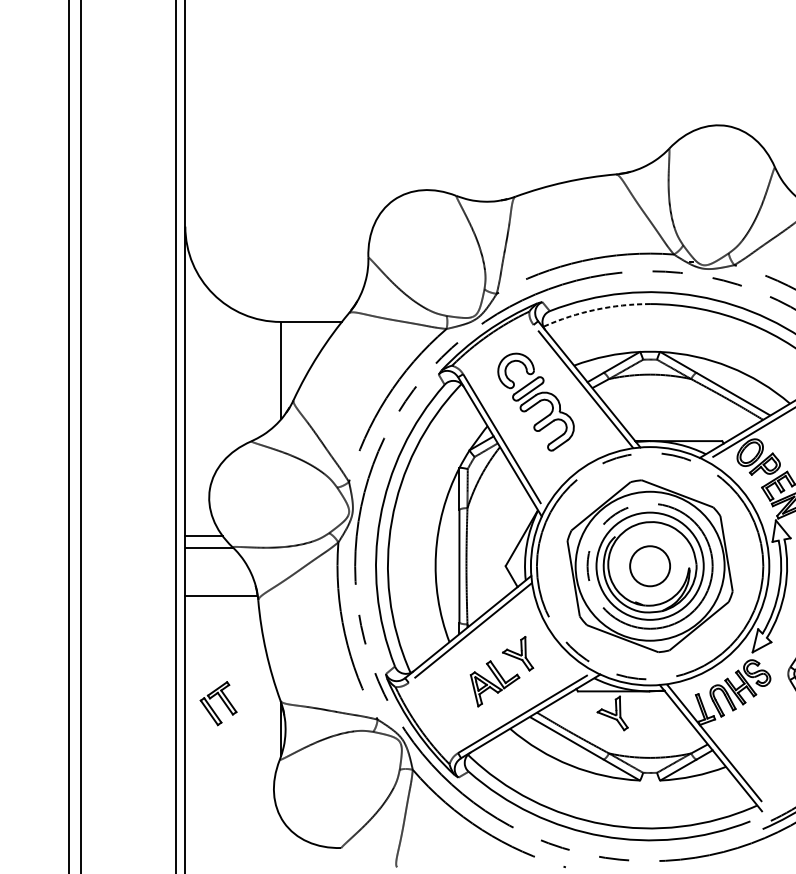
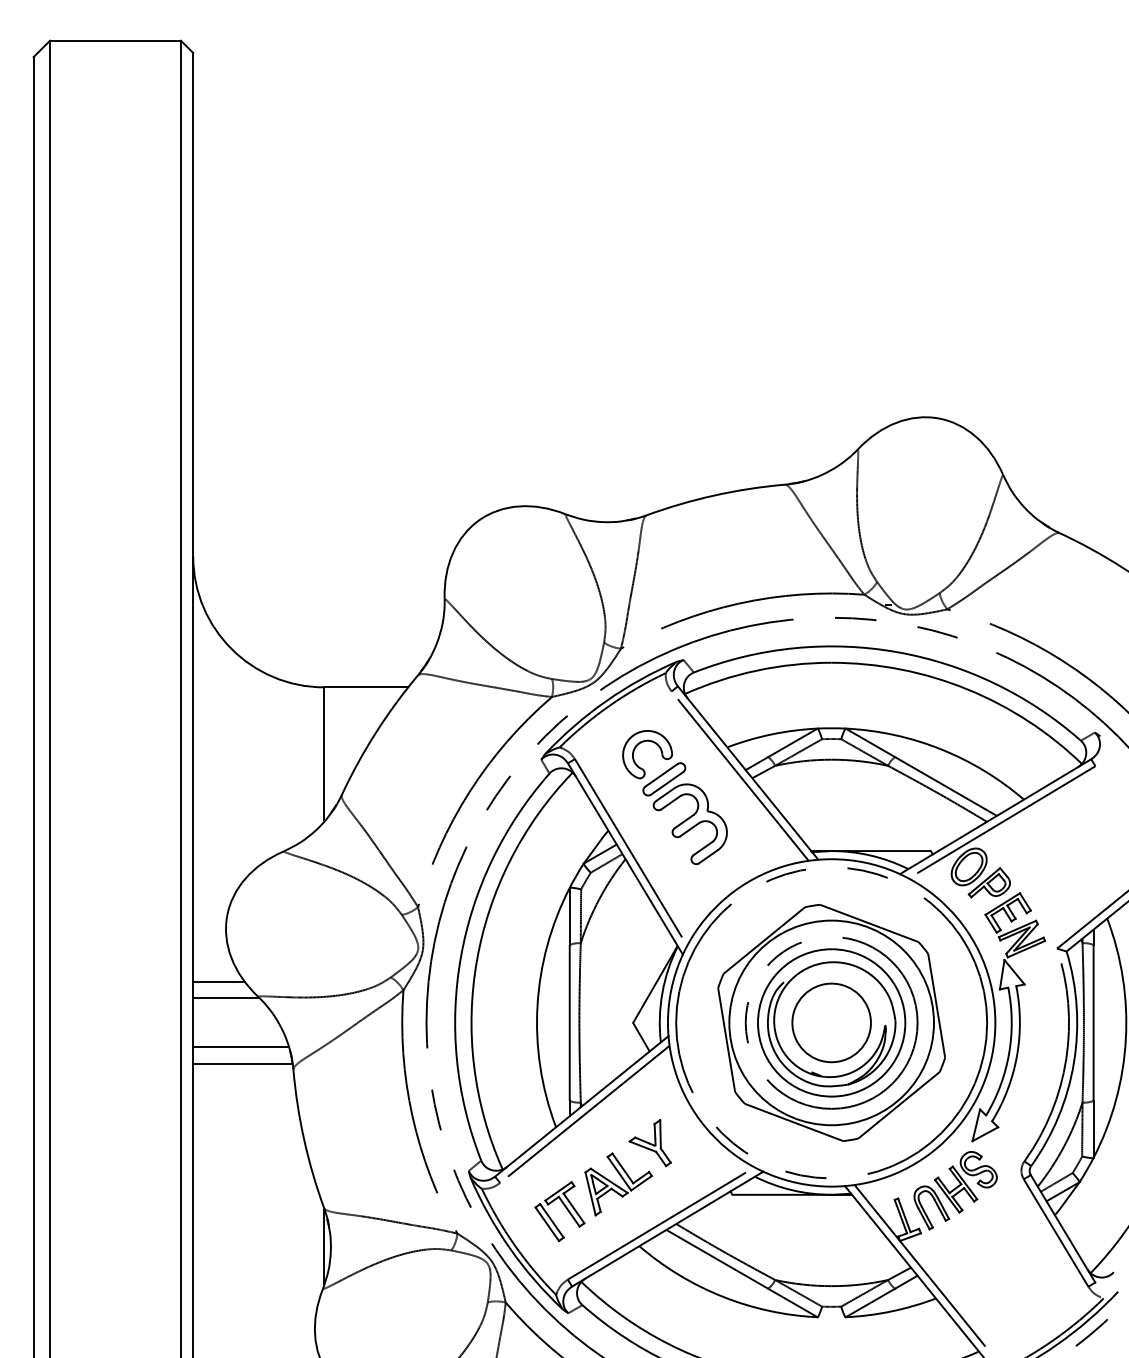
arc: (595, 309) -> (756, 670), dashed -> solid
circle: (650, 565) -> (831, 1022), size x1.43
line: (219, 584) -> (240, 1047), added
part: (222, 701) -> (565, 1208), moved
part: (612, 713) -> (779, 1225), removed

